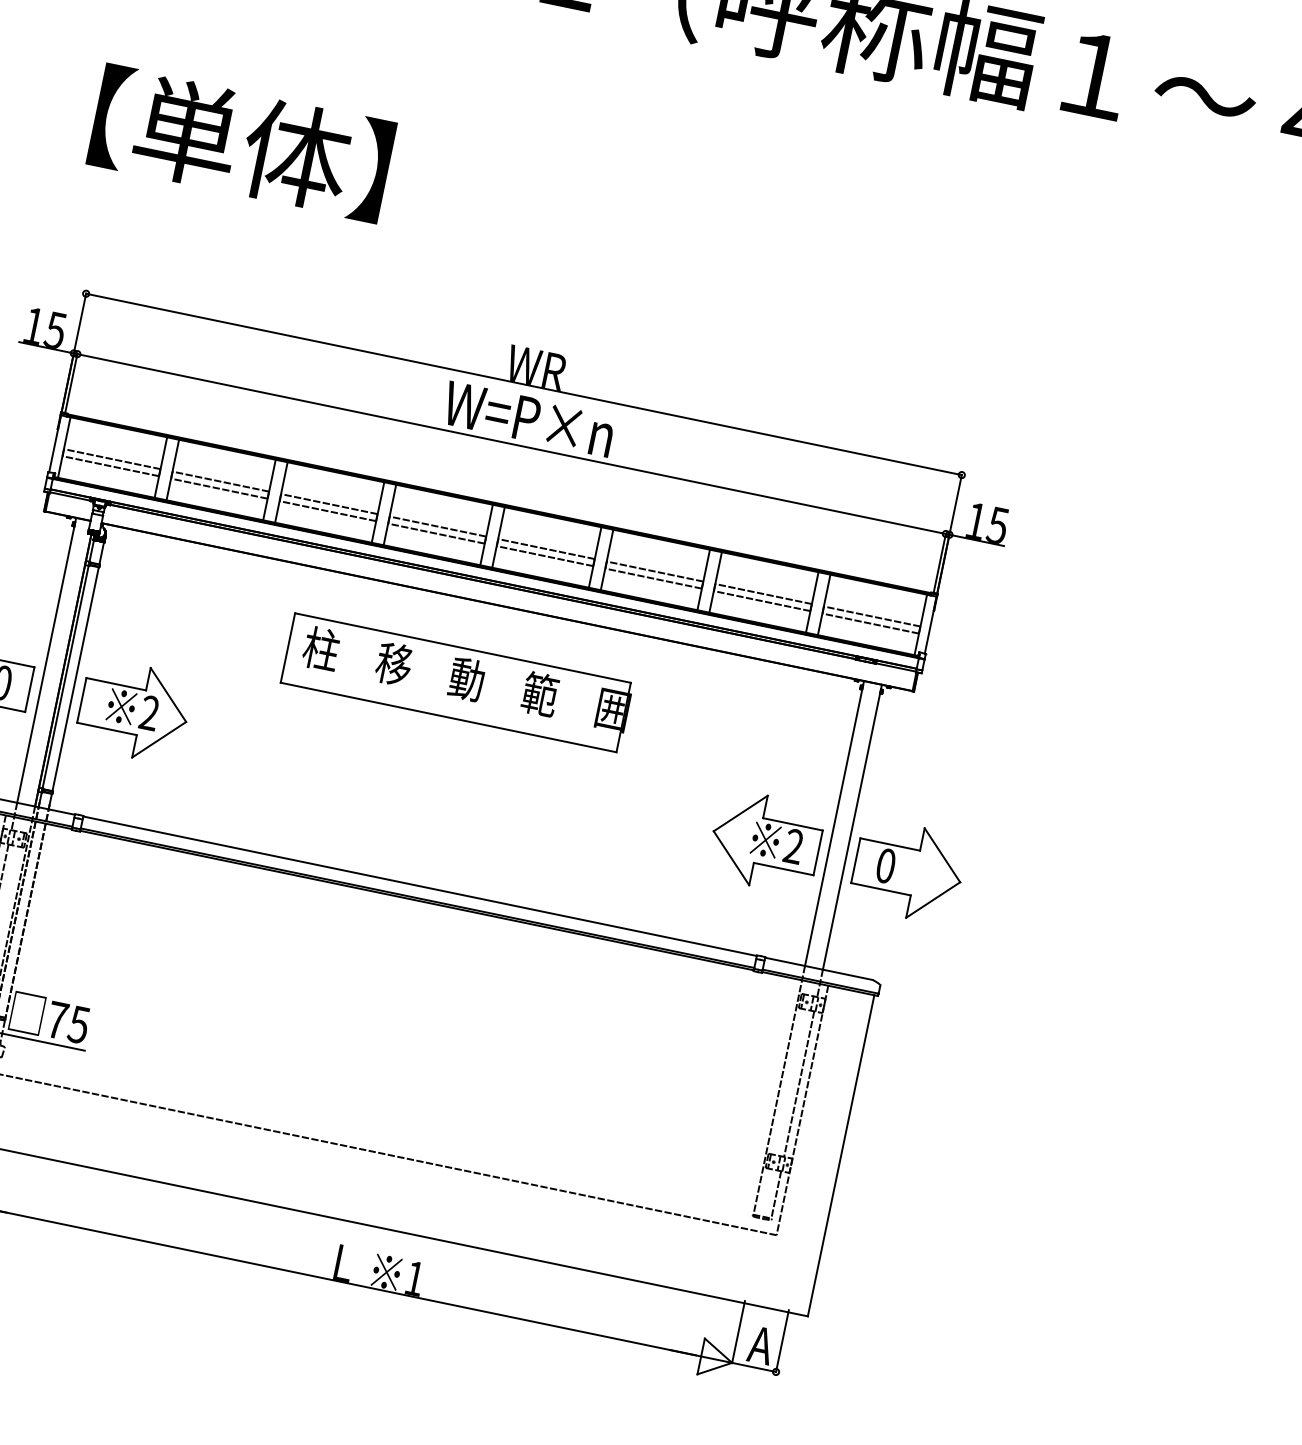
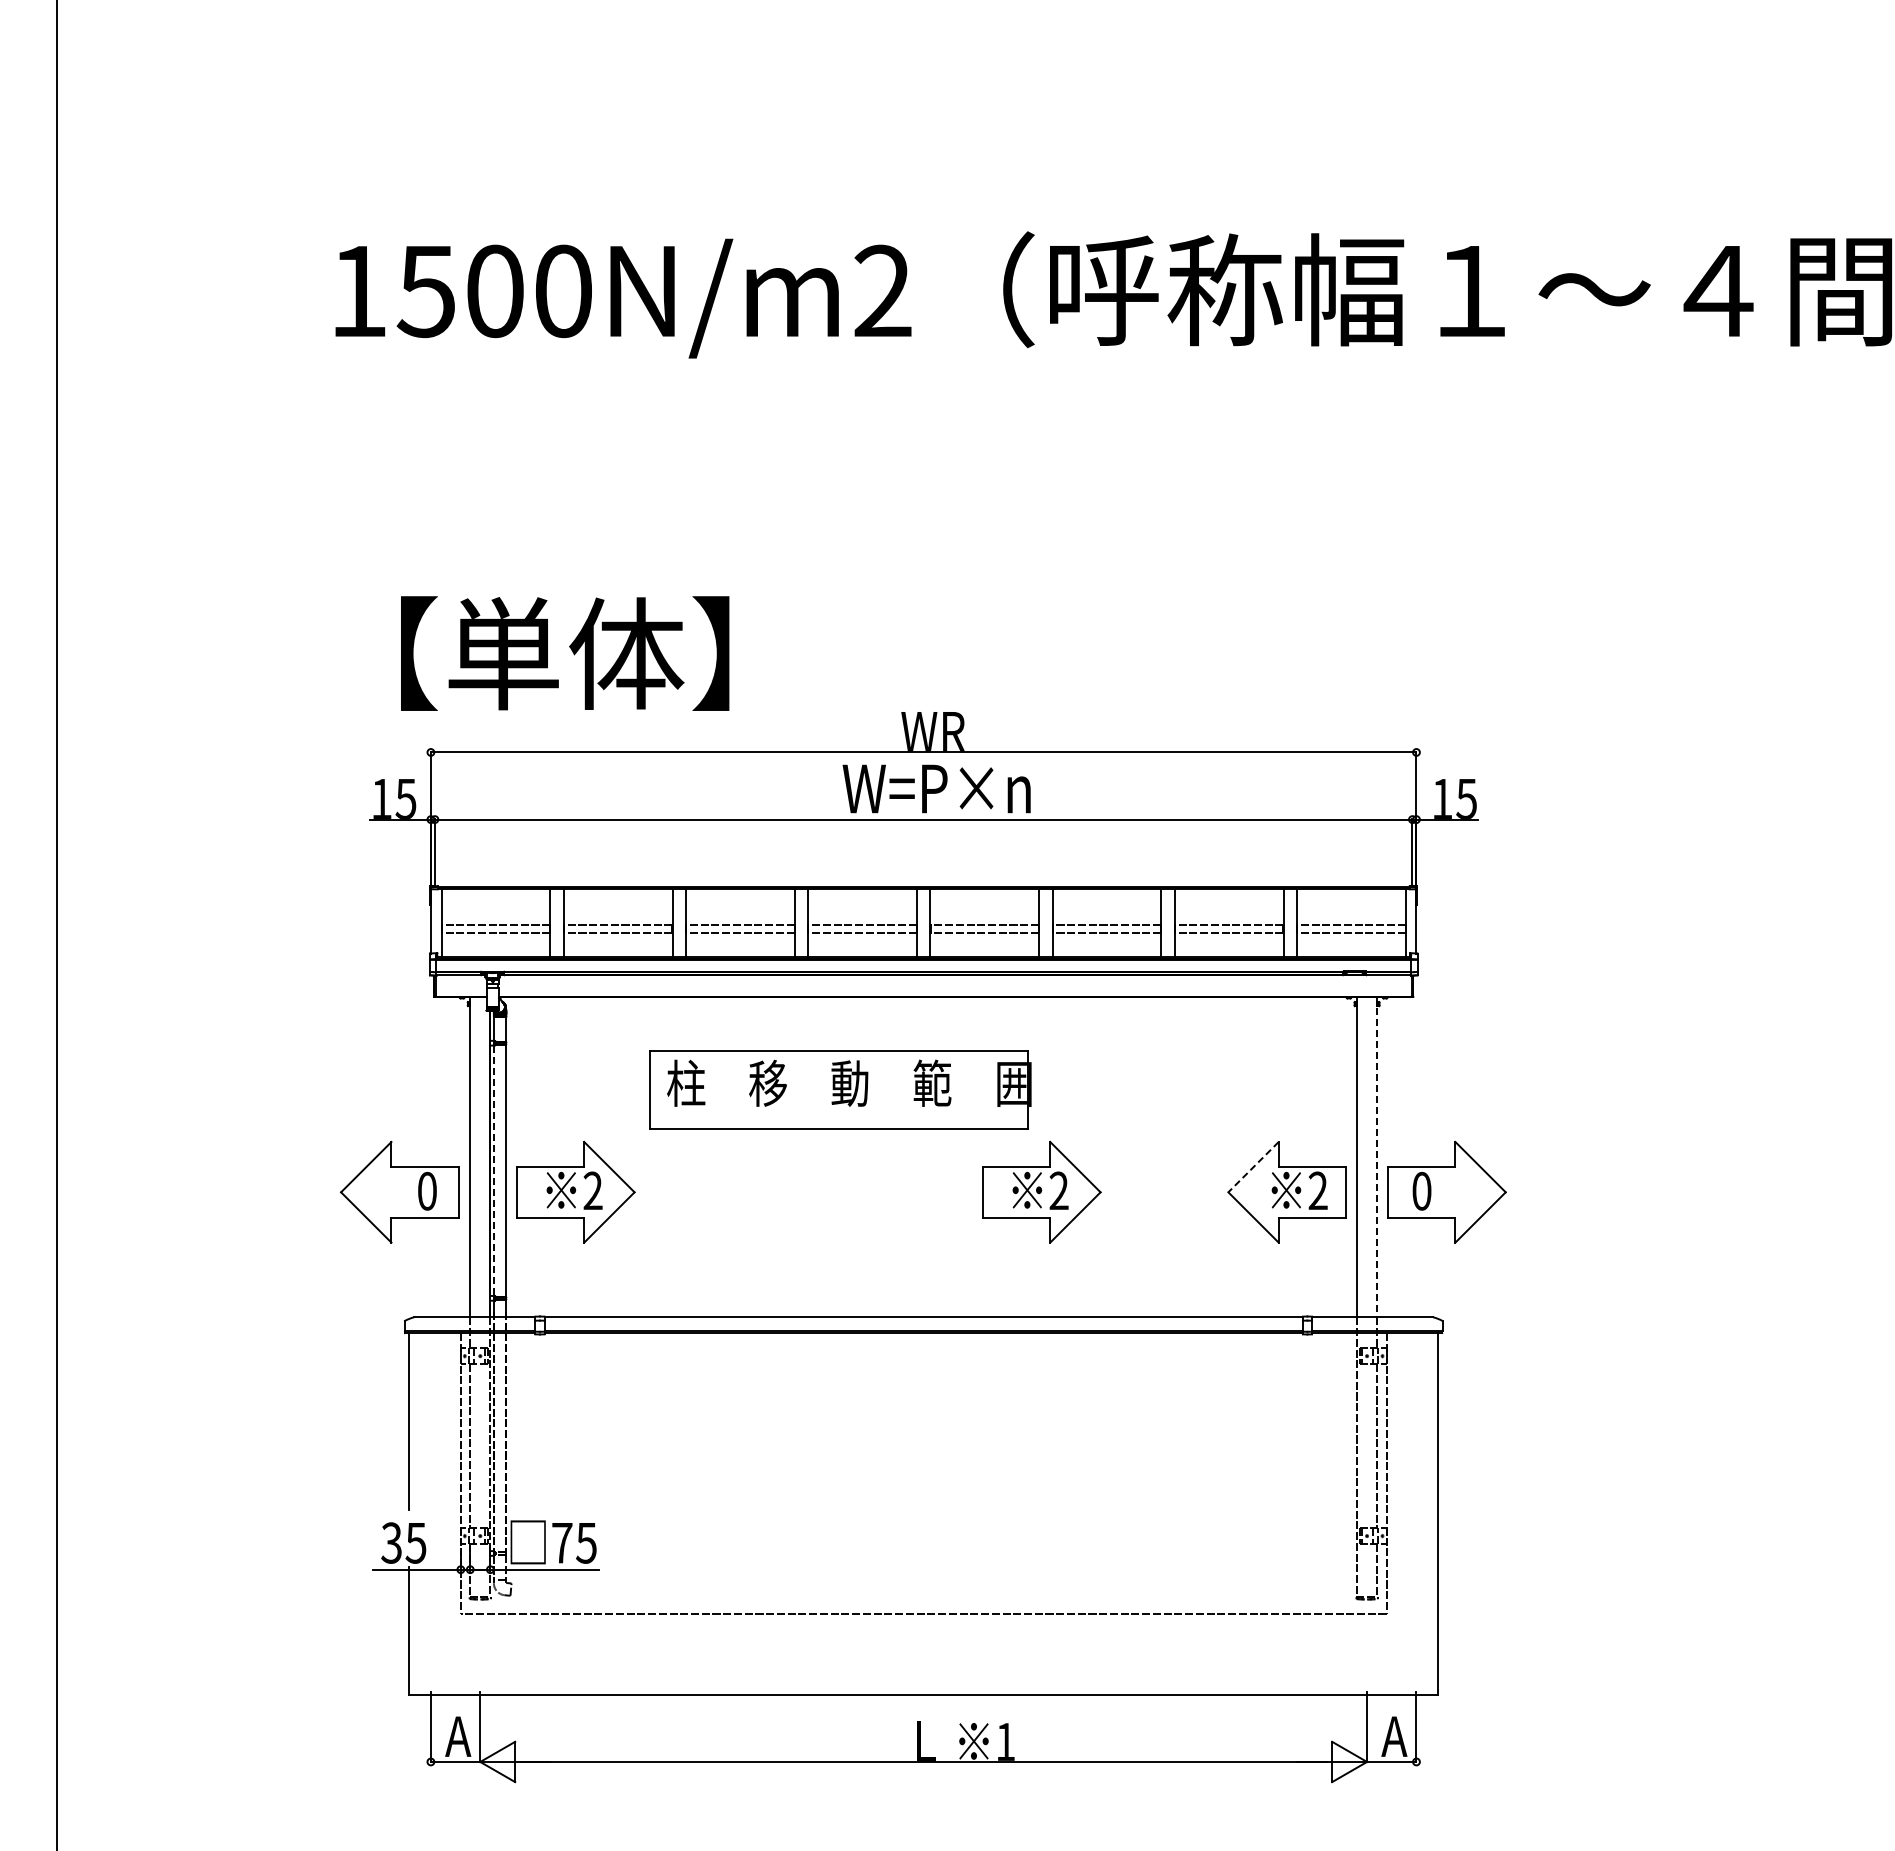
text: (241, 143) -> (565, 653), moved
line: (65, 677) -> (494, 1171), solid -> dashed
part: (457, 682) -> (840, 1089), moved
part: (547, 796) -> (1041, 1191), added
line: (740, 813) -> (1253, 1167), solid -> dashed
line: (852, 827) -> (1377, 1157), solid -> dashed

